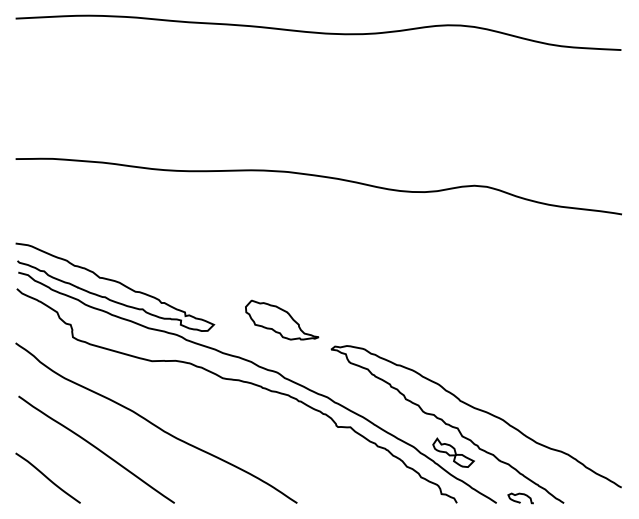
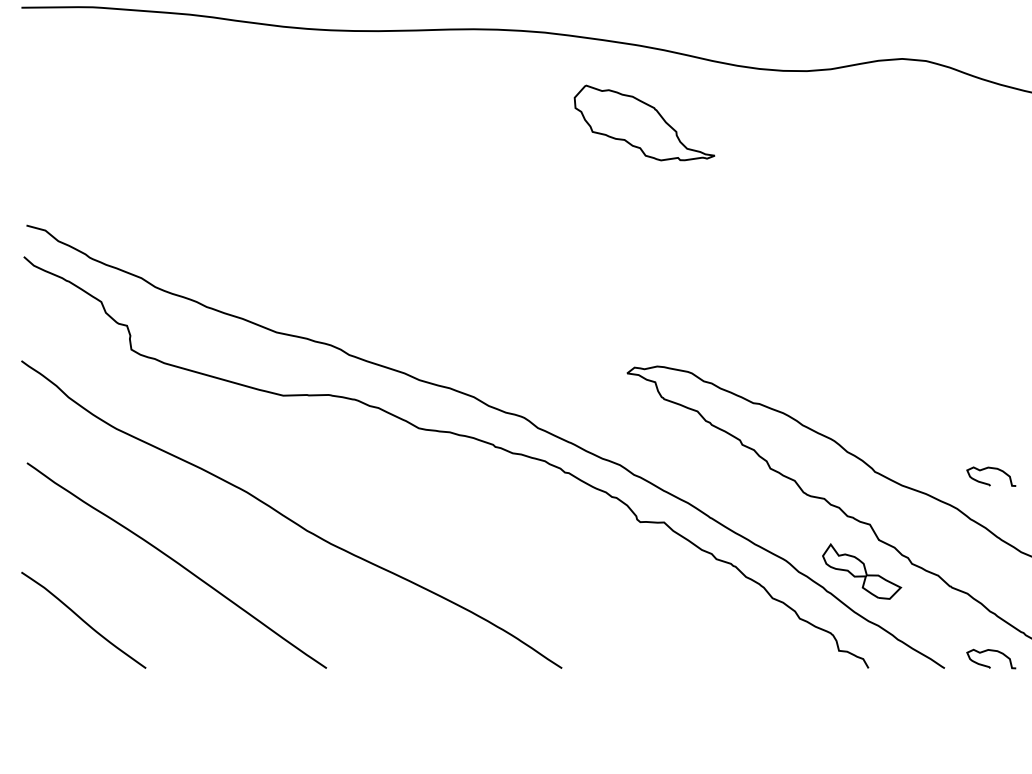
curve: (115, 282) -> (213, 244), removed
part: (282, 319) -> (644, 121), moved
curve: (520, 406) -> (990, 482), added

